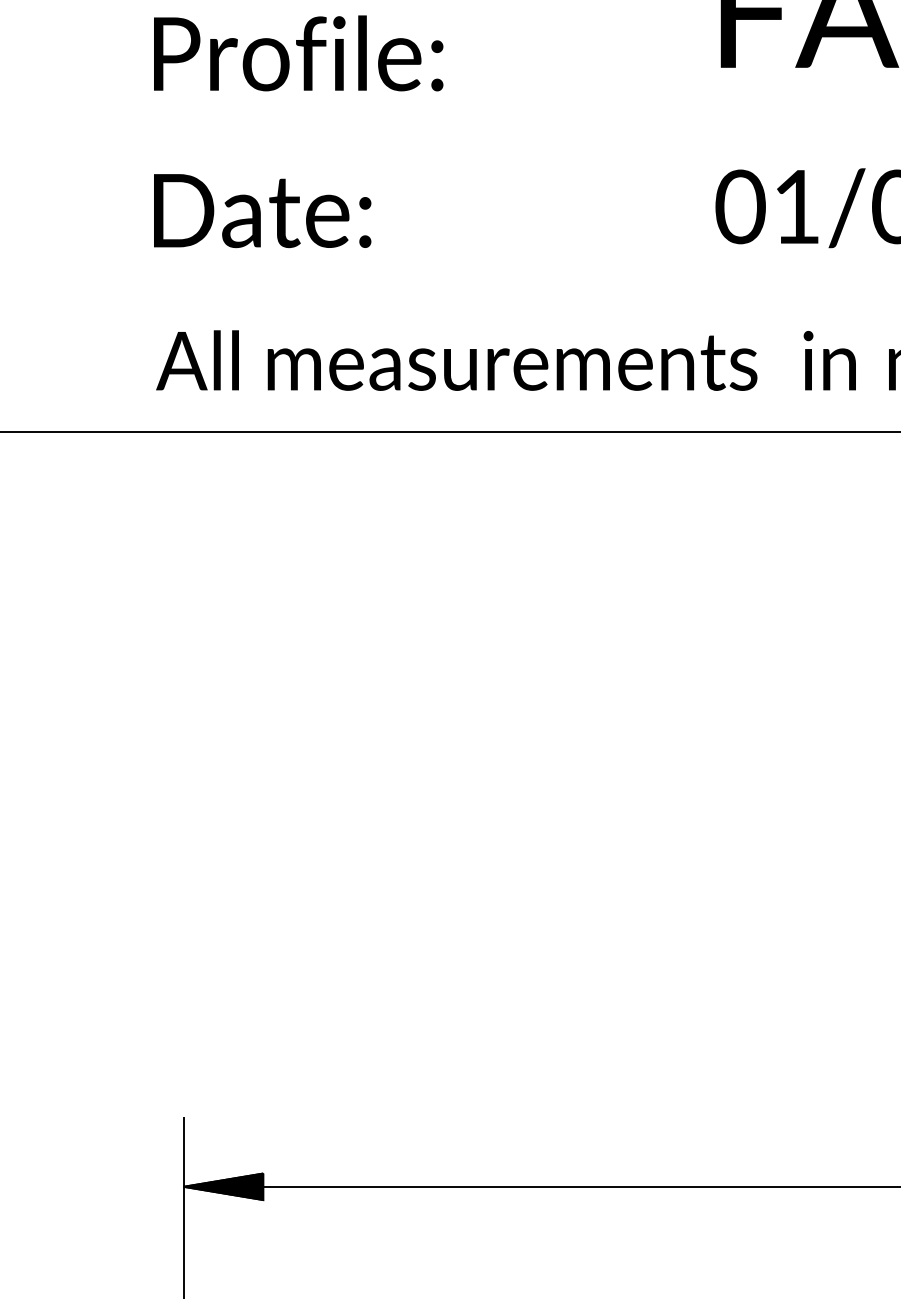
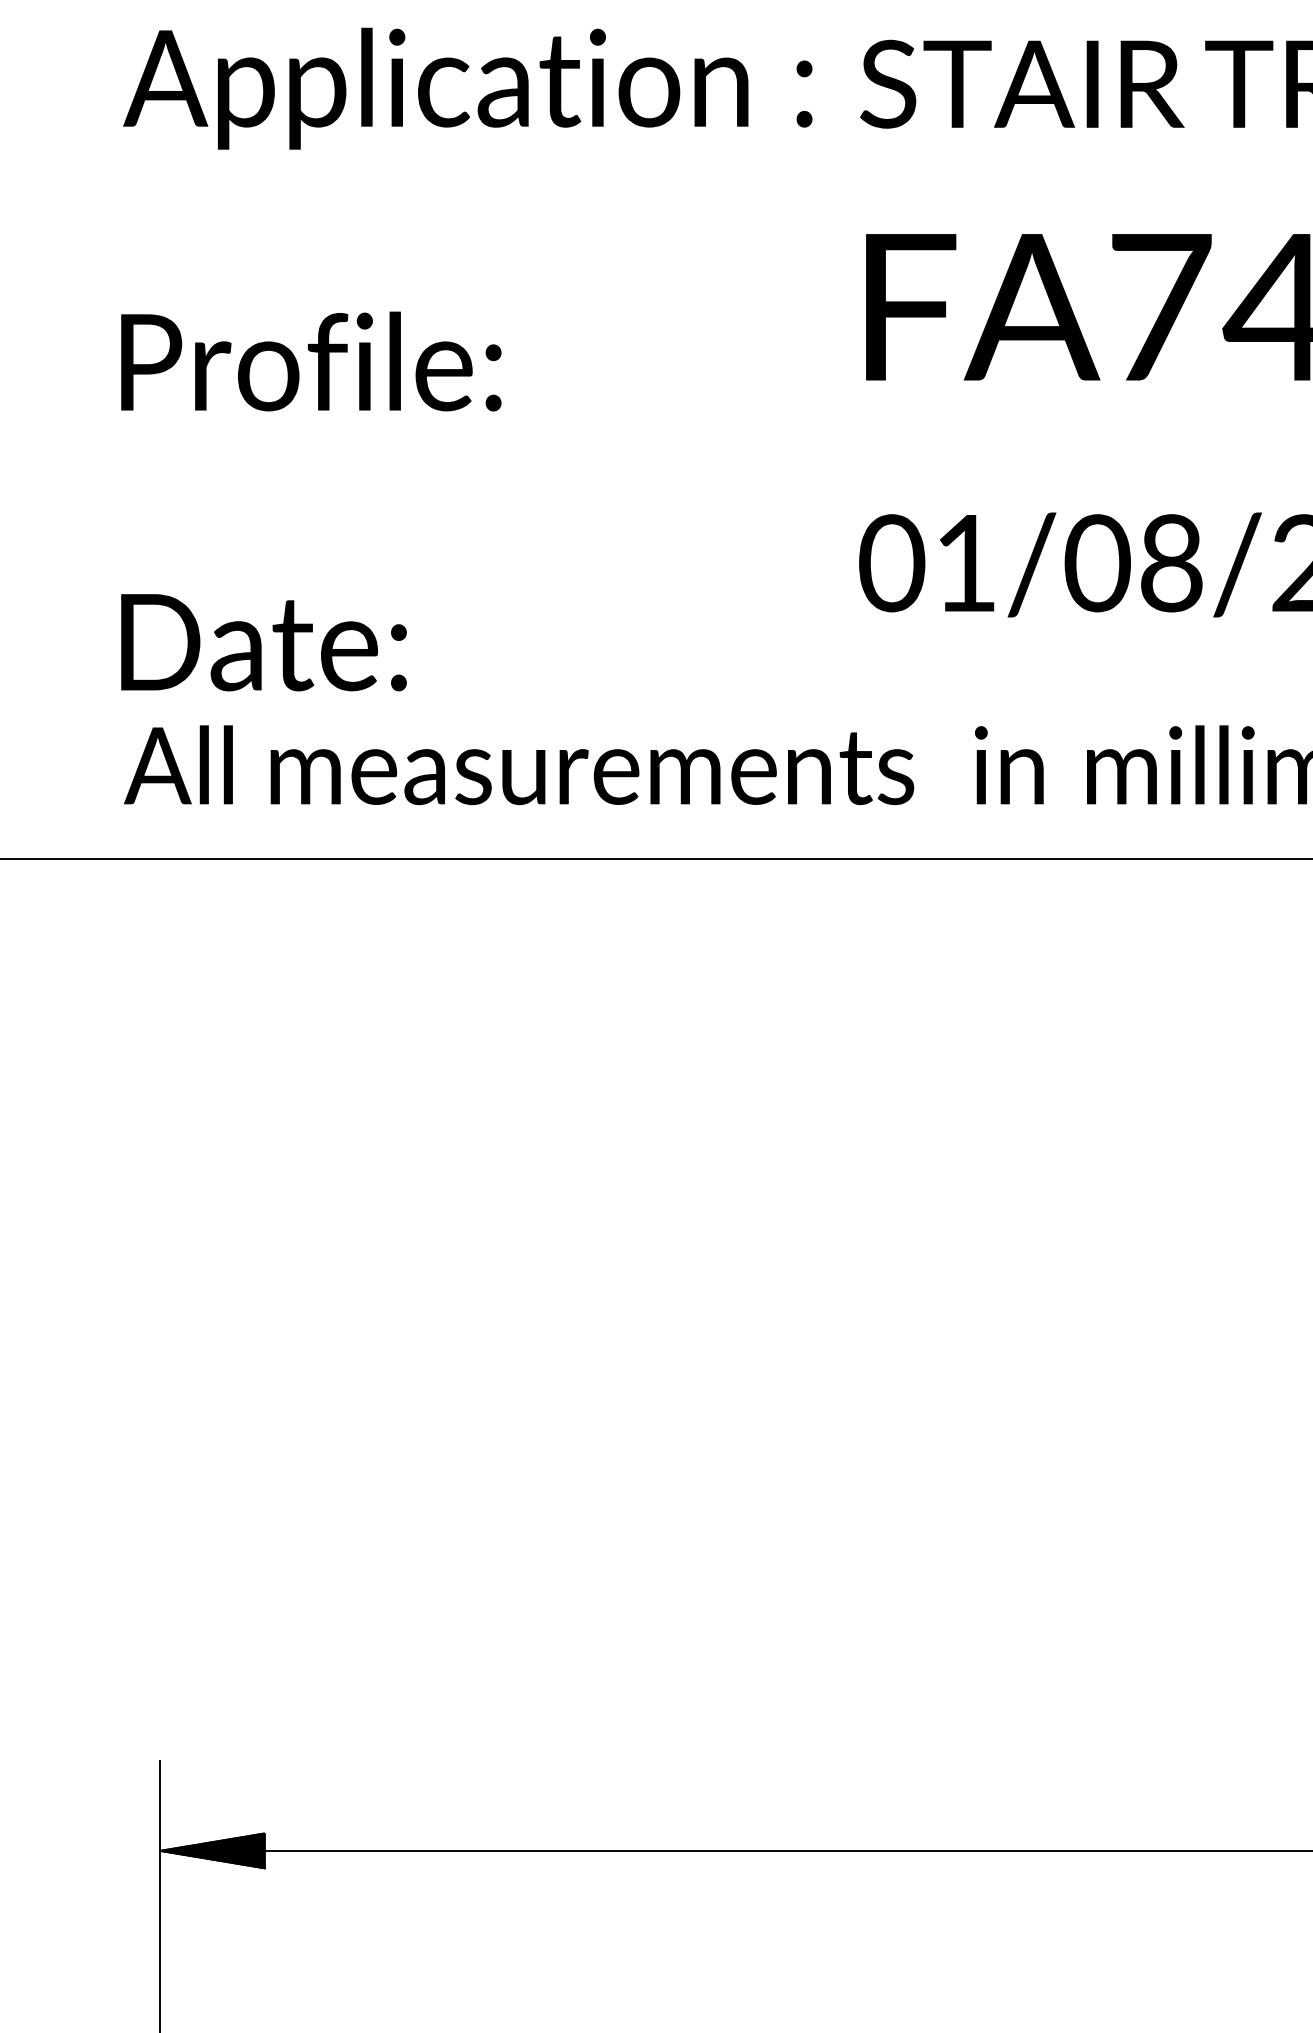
text: (262, 210) -> (263, 642), moved

